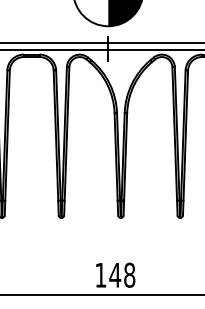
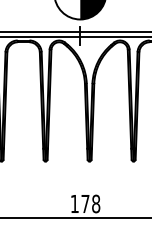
text: (115, 274) -> (85, 203), 148 -> 178

